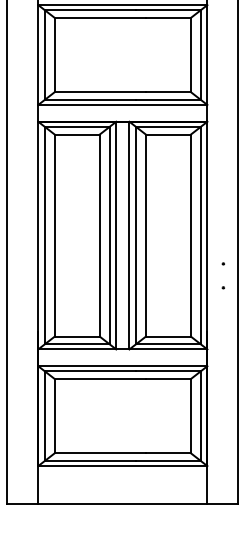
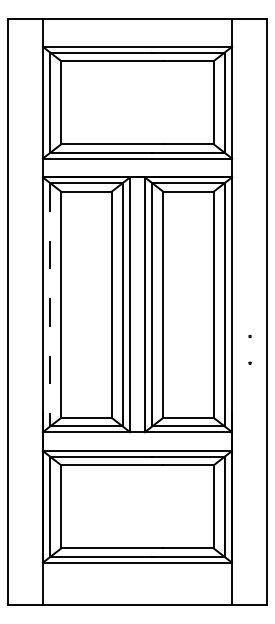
line: (45, 235) -> (50, 304), solid -> dashed

